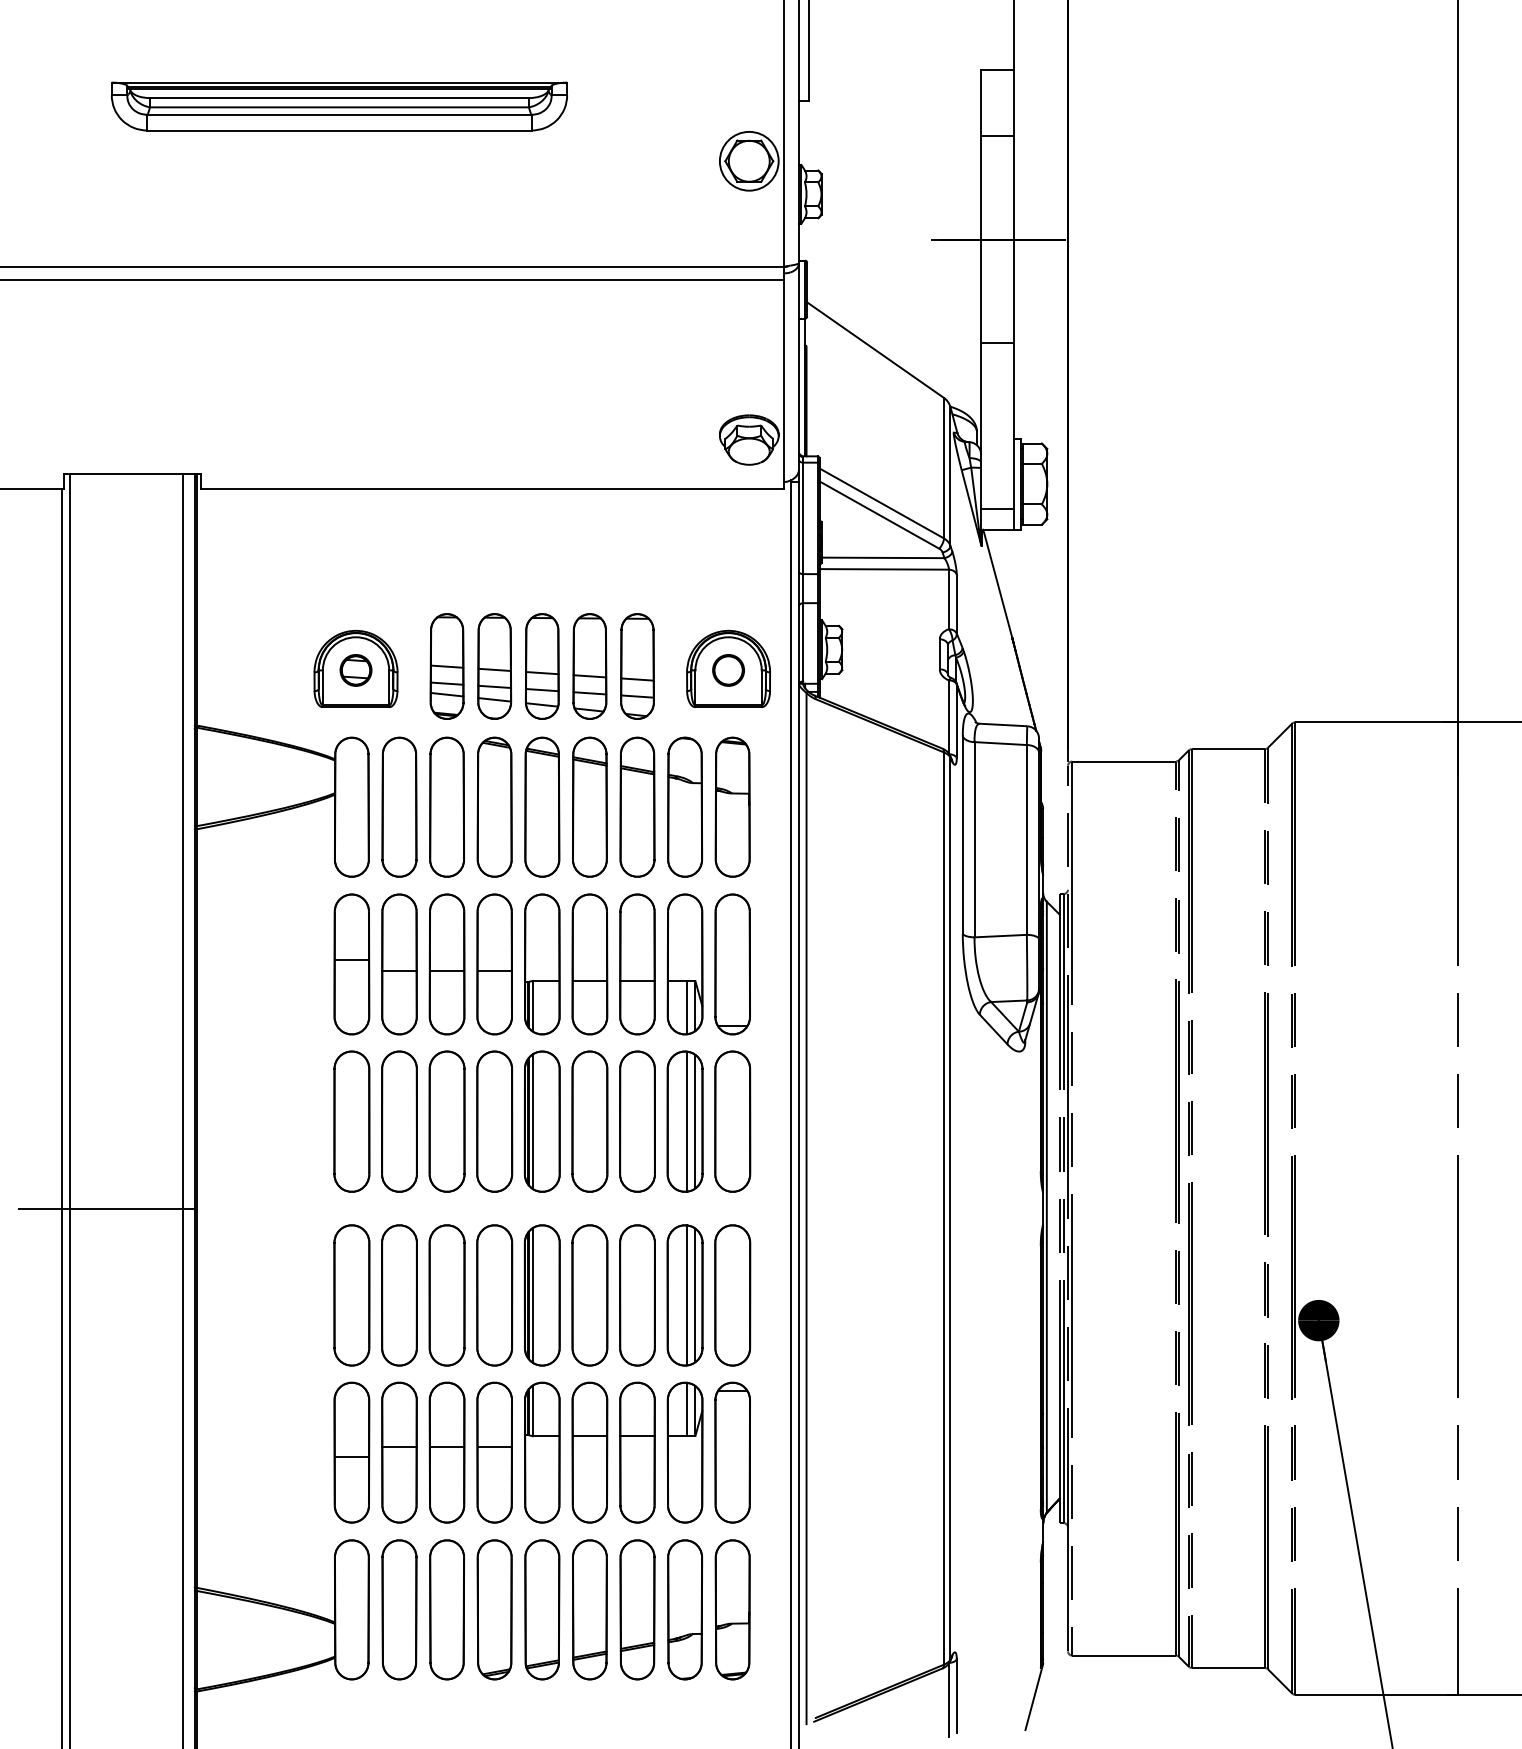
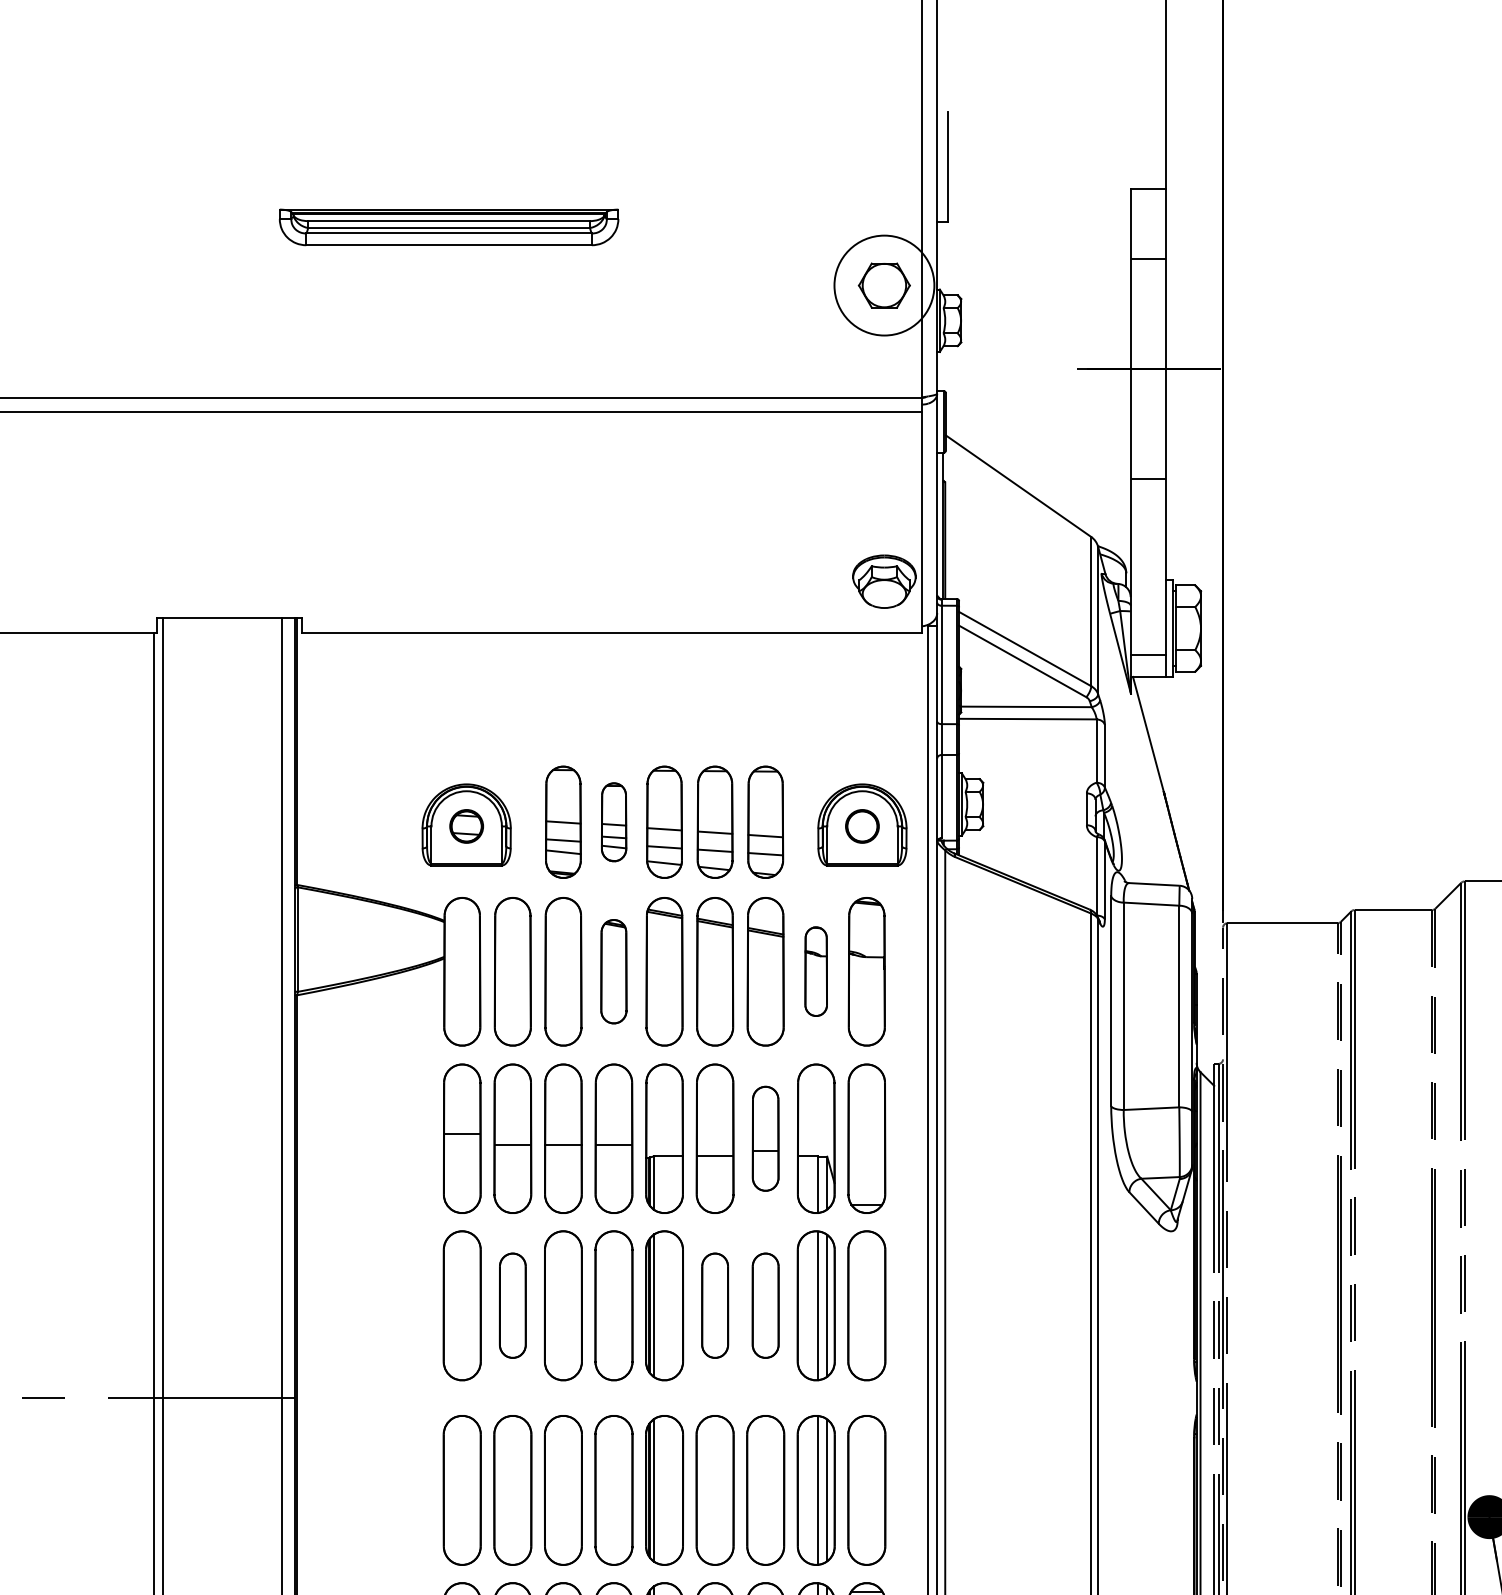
part: (339, 106) -> (449, 227), size x0.7
circle: (748, 160) -> (883, 284), size x1.6
part: (494, 666) -> (613, 822), size x0.7
part: (494, 806) -> (613, 970), size x0.7
part: (684, 806) -> (815, 970), size x0.6
part: (637, 964) -> (765, 1138), size x0.7
part: (399, 1121) -> (512, 1305), size x0.7
part: (589, 1121) -> (714, 1305), size x0.7
part: (637, 1121) -> (765, 1305), size x0.7

